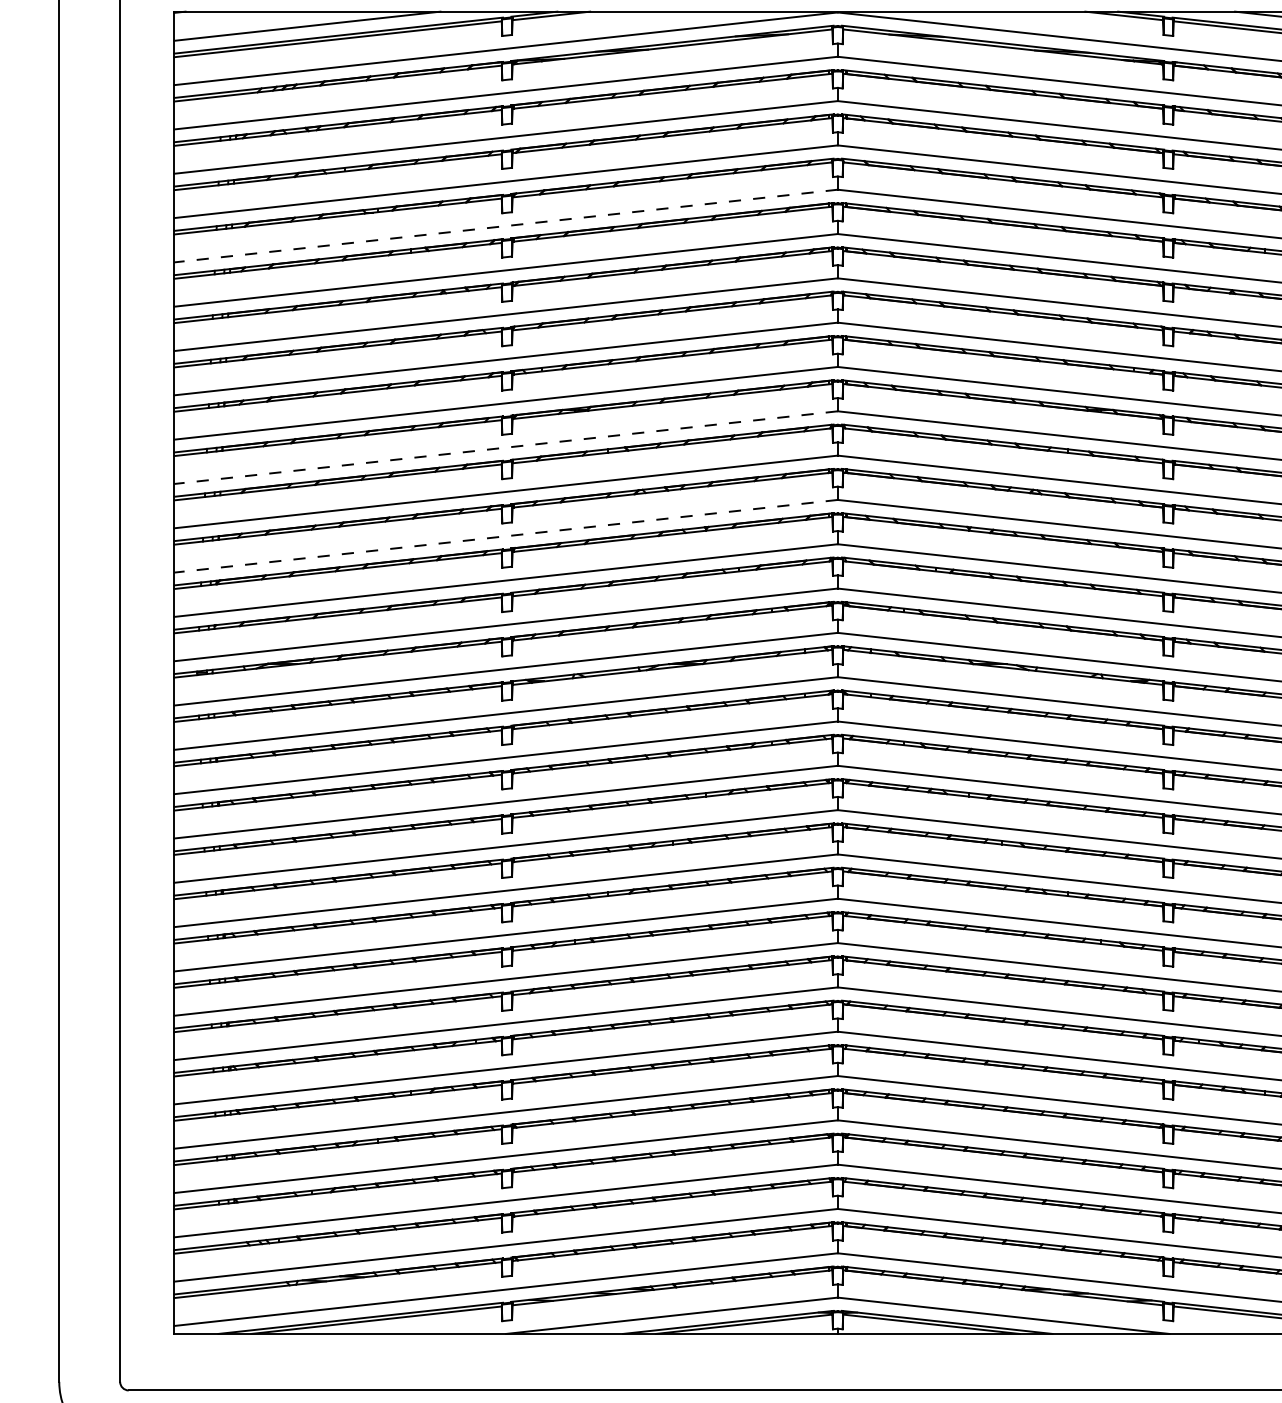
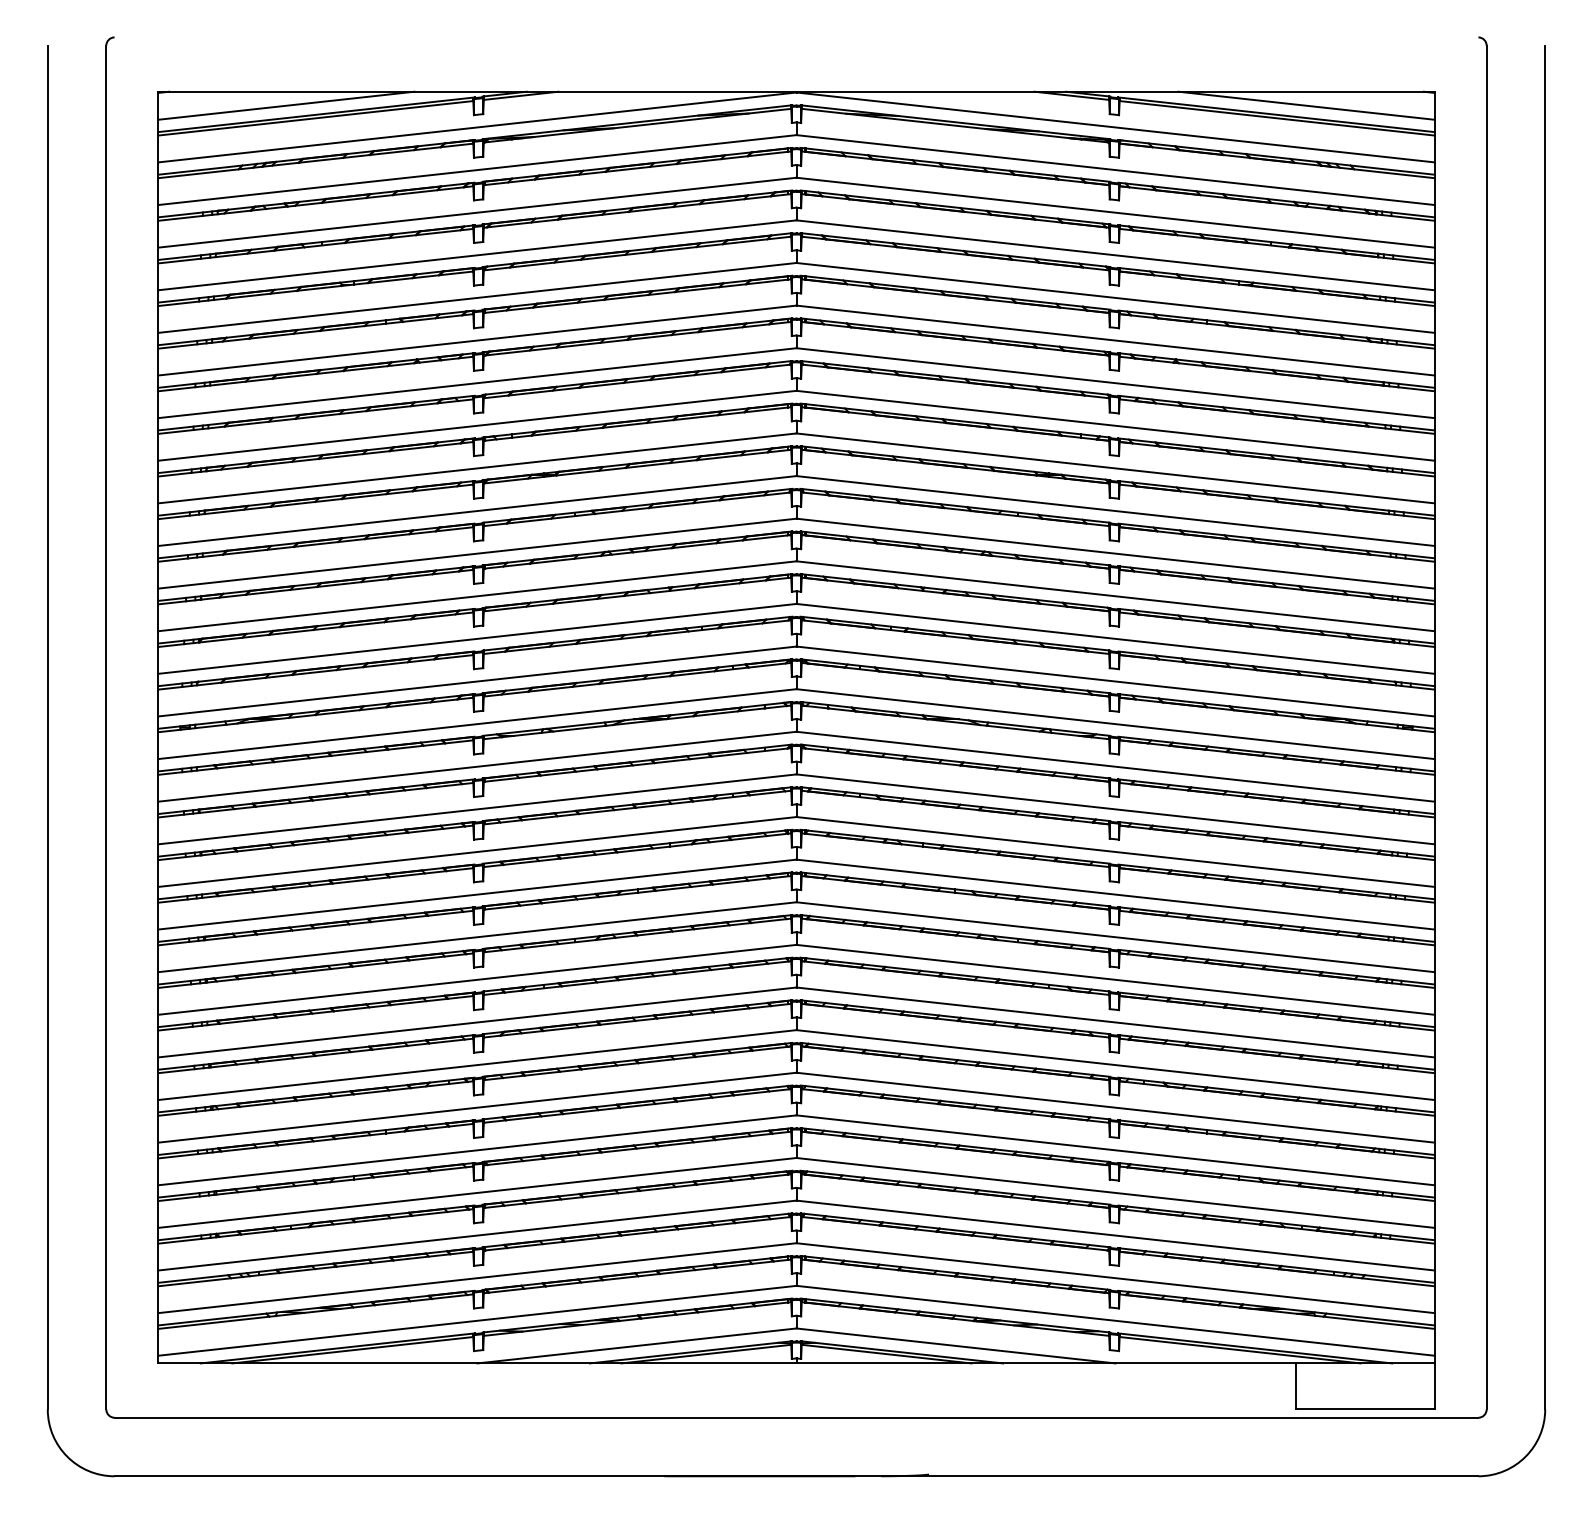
line: (506, 225) -> (477, 297), dashed -> solid
line: (506, 448) -> (477, 511), dashed -> solid
line: (506, 536) -> (477, 596), dashed -> solid

